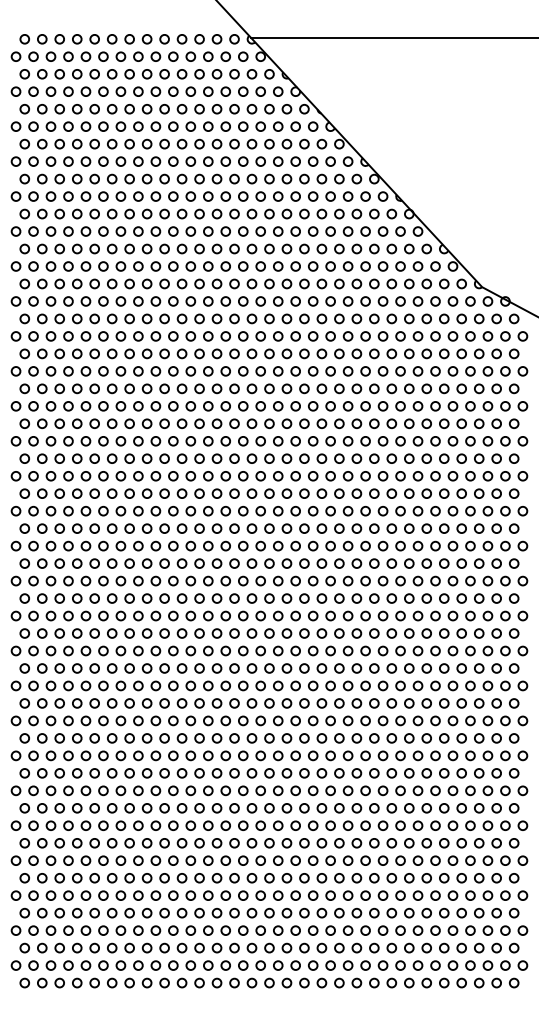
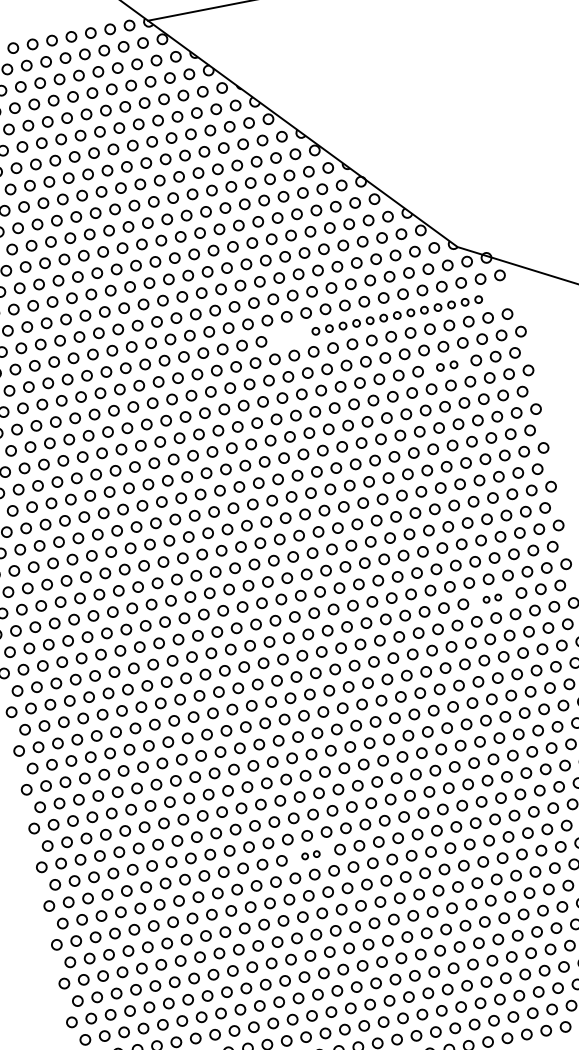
part: (418, 336) -> (397, 315), size x0.7
part: (452, 388) -> (446, 365), size x0.7
part: (452, 598) -> (491, 598), size x0.6
part: (251, 790) -> (310, 854), size x0.6

